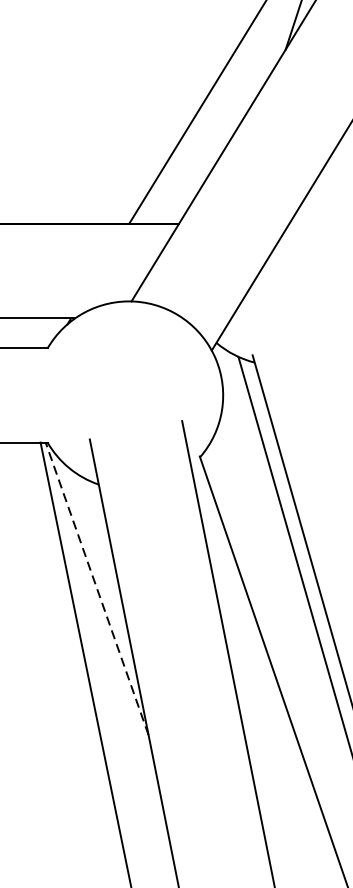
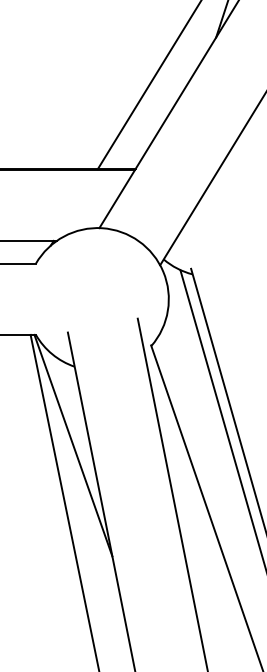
line: (97, 588) -> (73, 445), dashed -> solid

